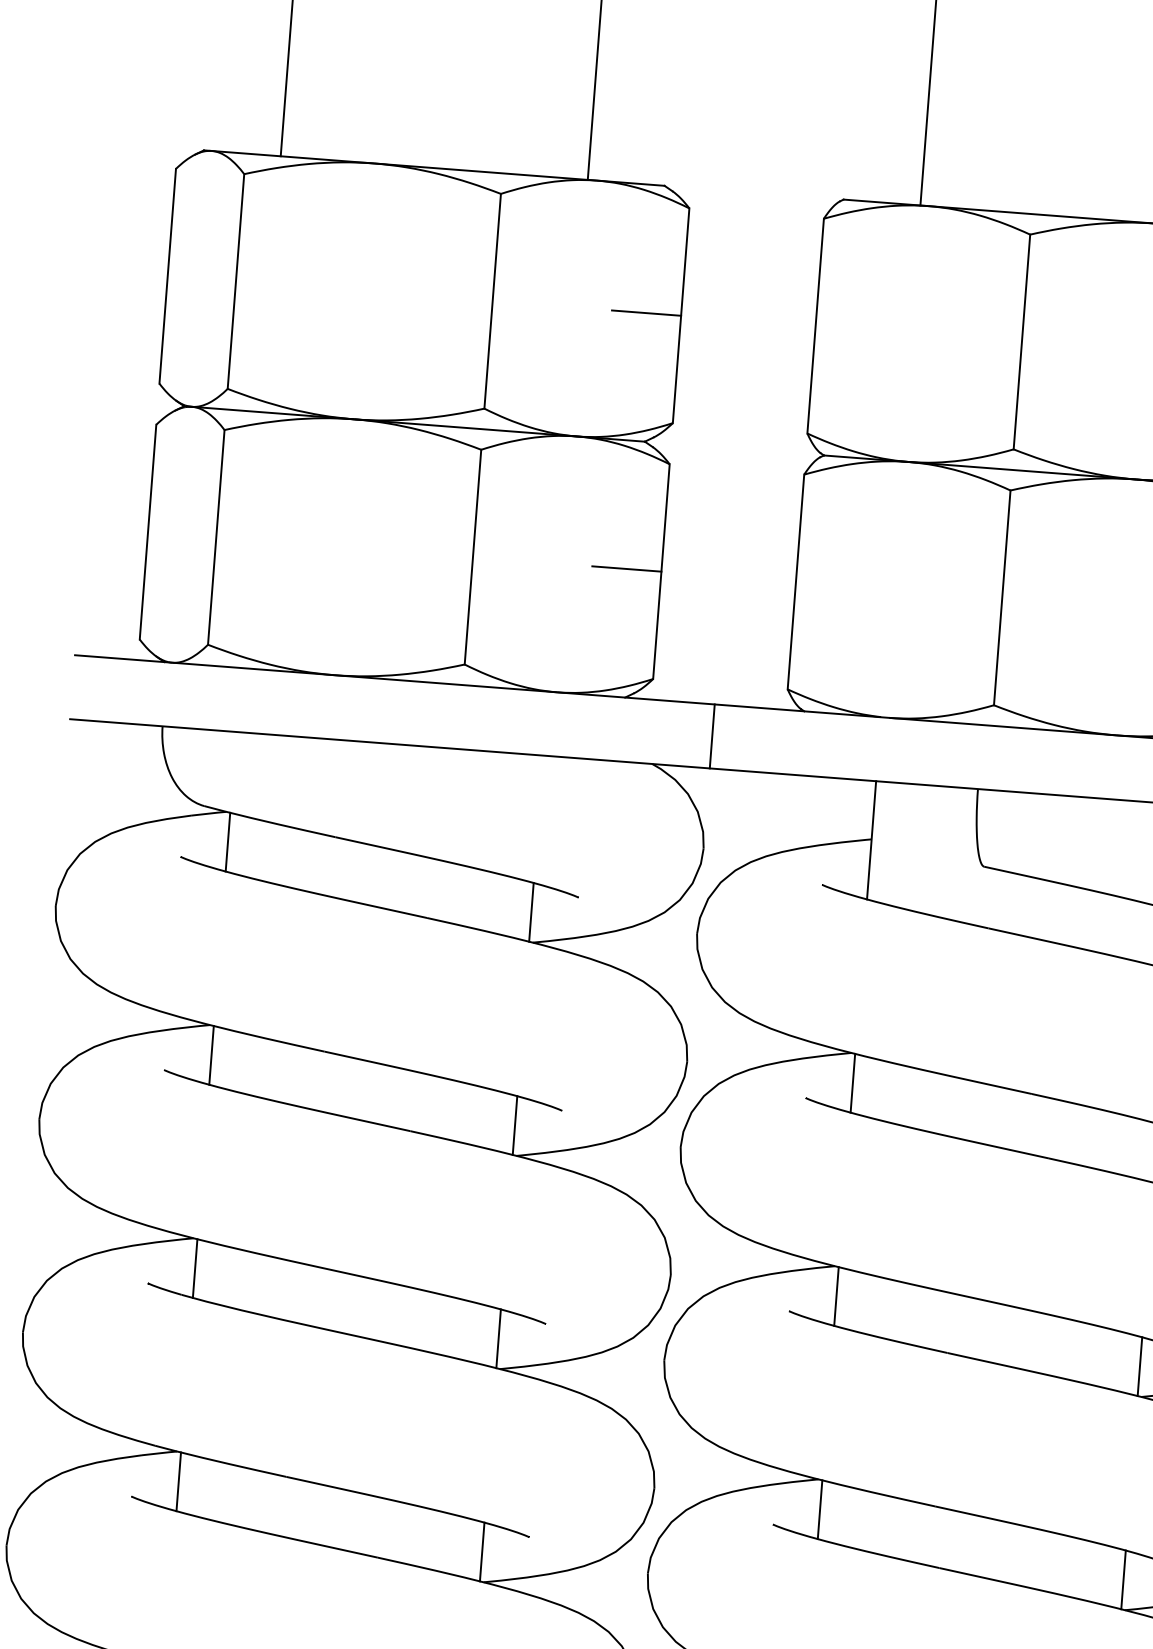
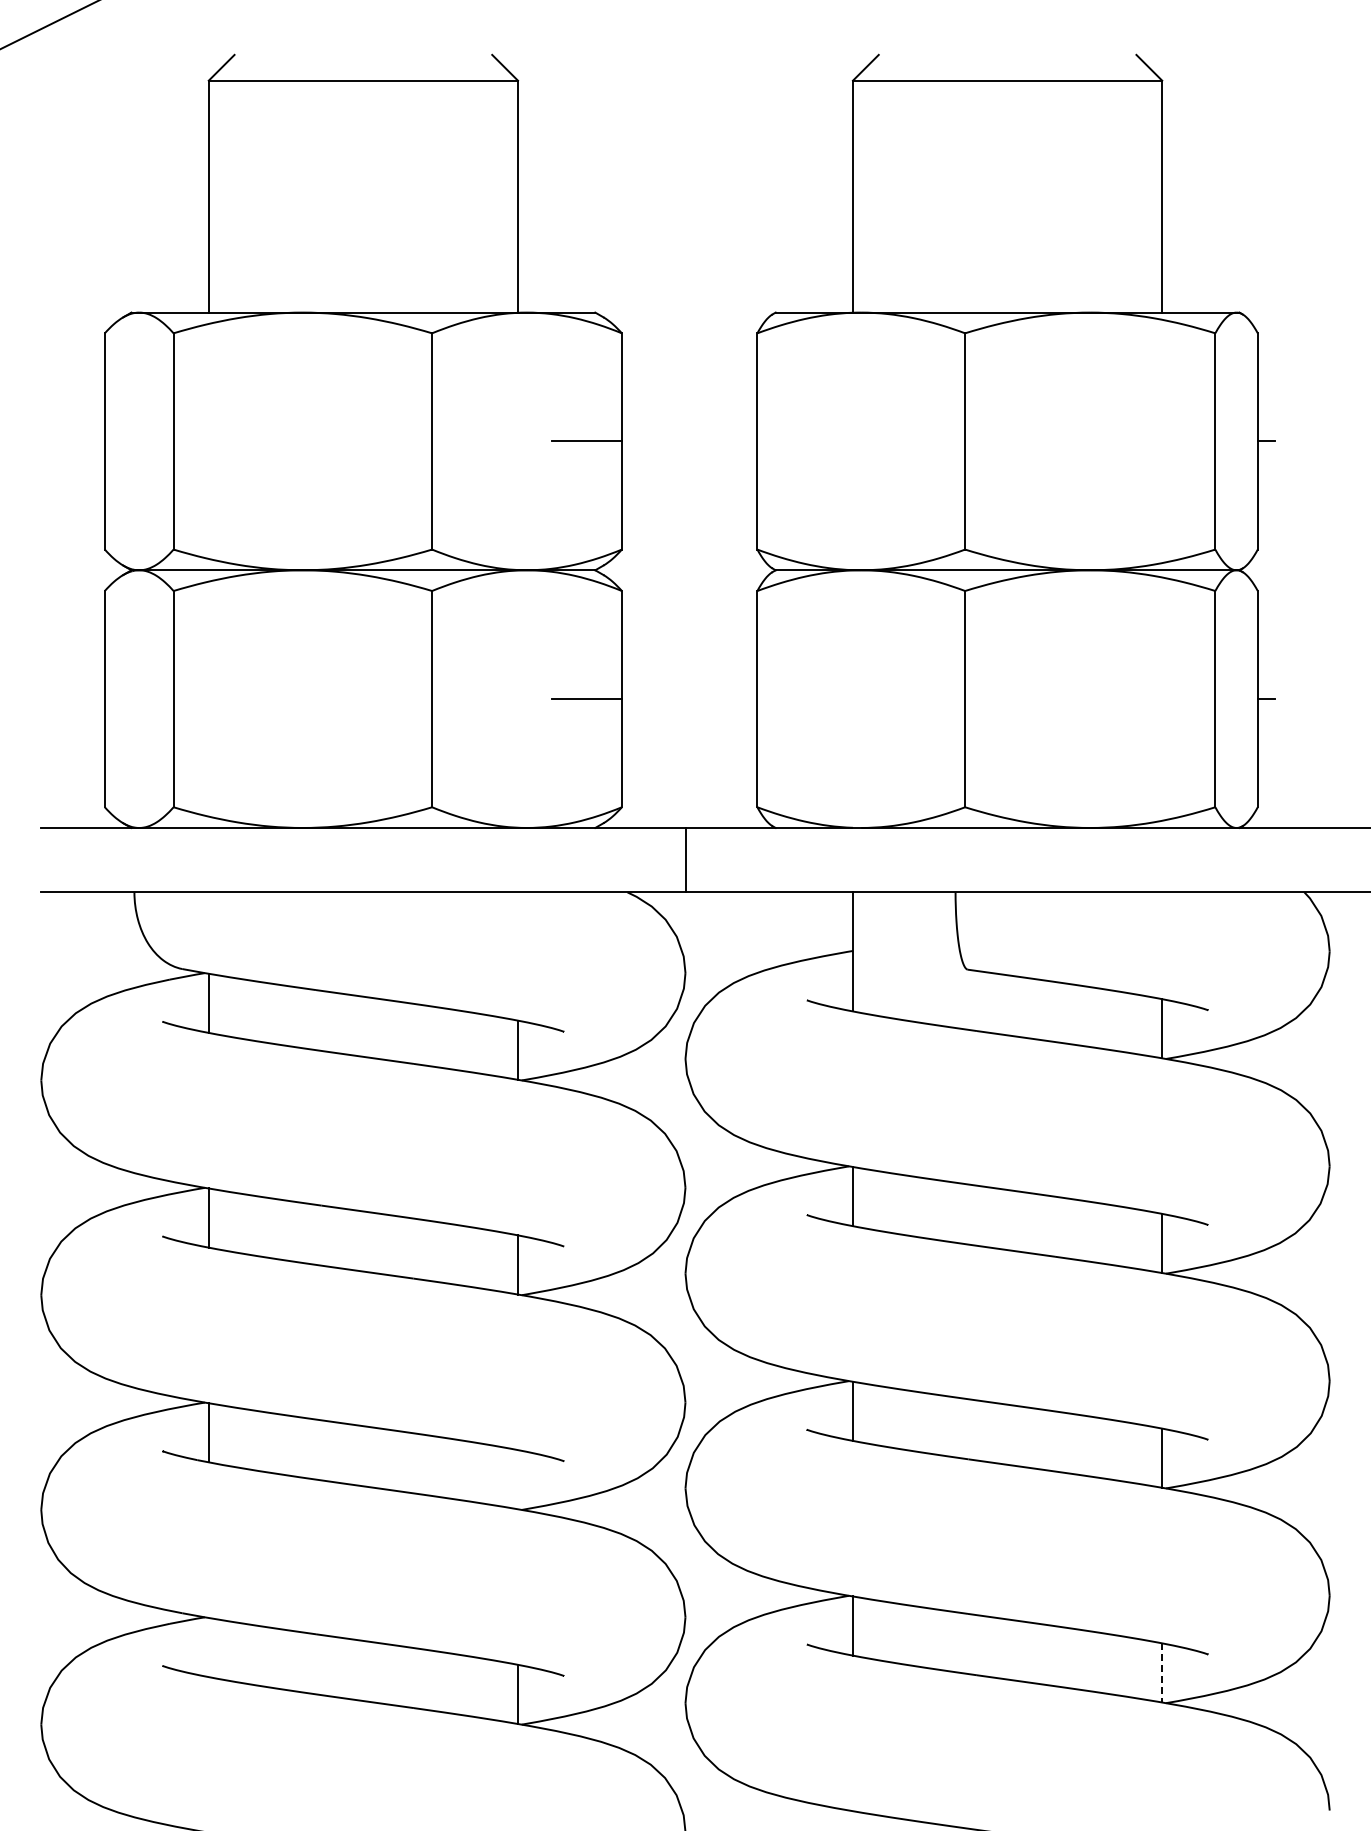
line: (499, 1338) -> (518, 1479), removed
line: (178, 1481) -> (208, 1647), removed
line: (1123, 1579) -> (1162, 1672), solid -> dashed

